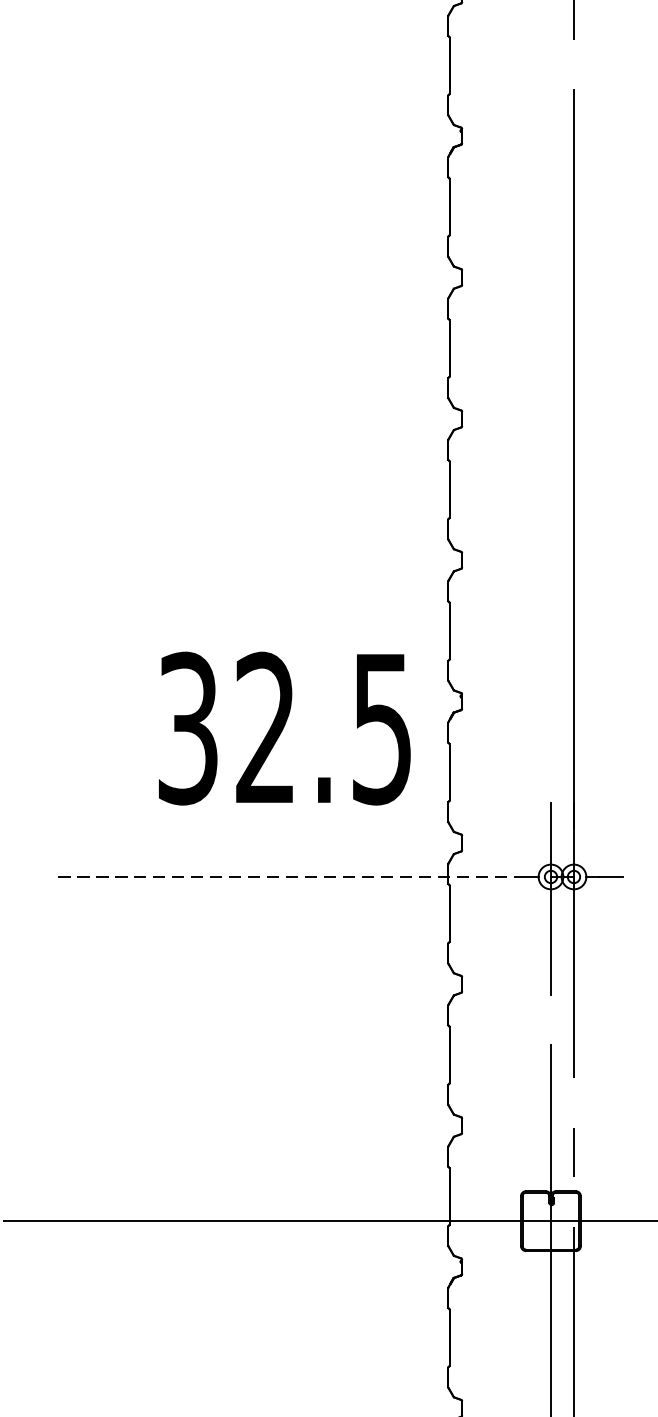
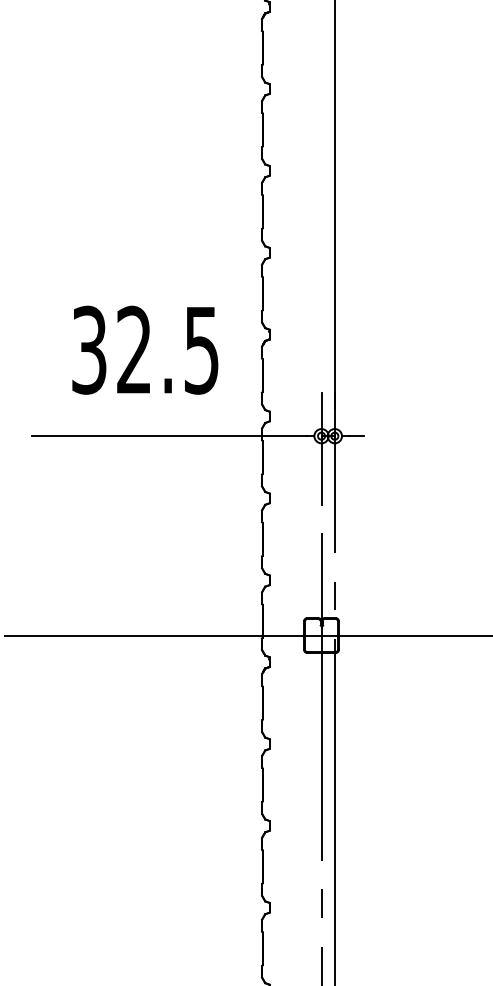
text: (285, 727) -> (145, 349), moved
line: (288, 877) -> (169, 436), dashed -> solid

